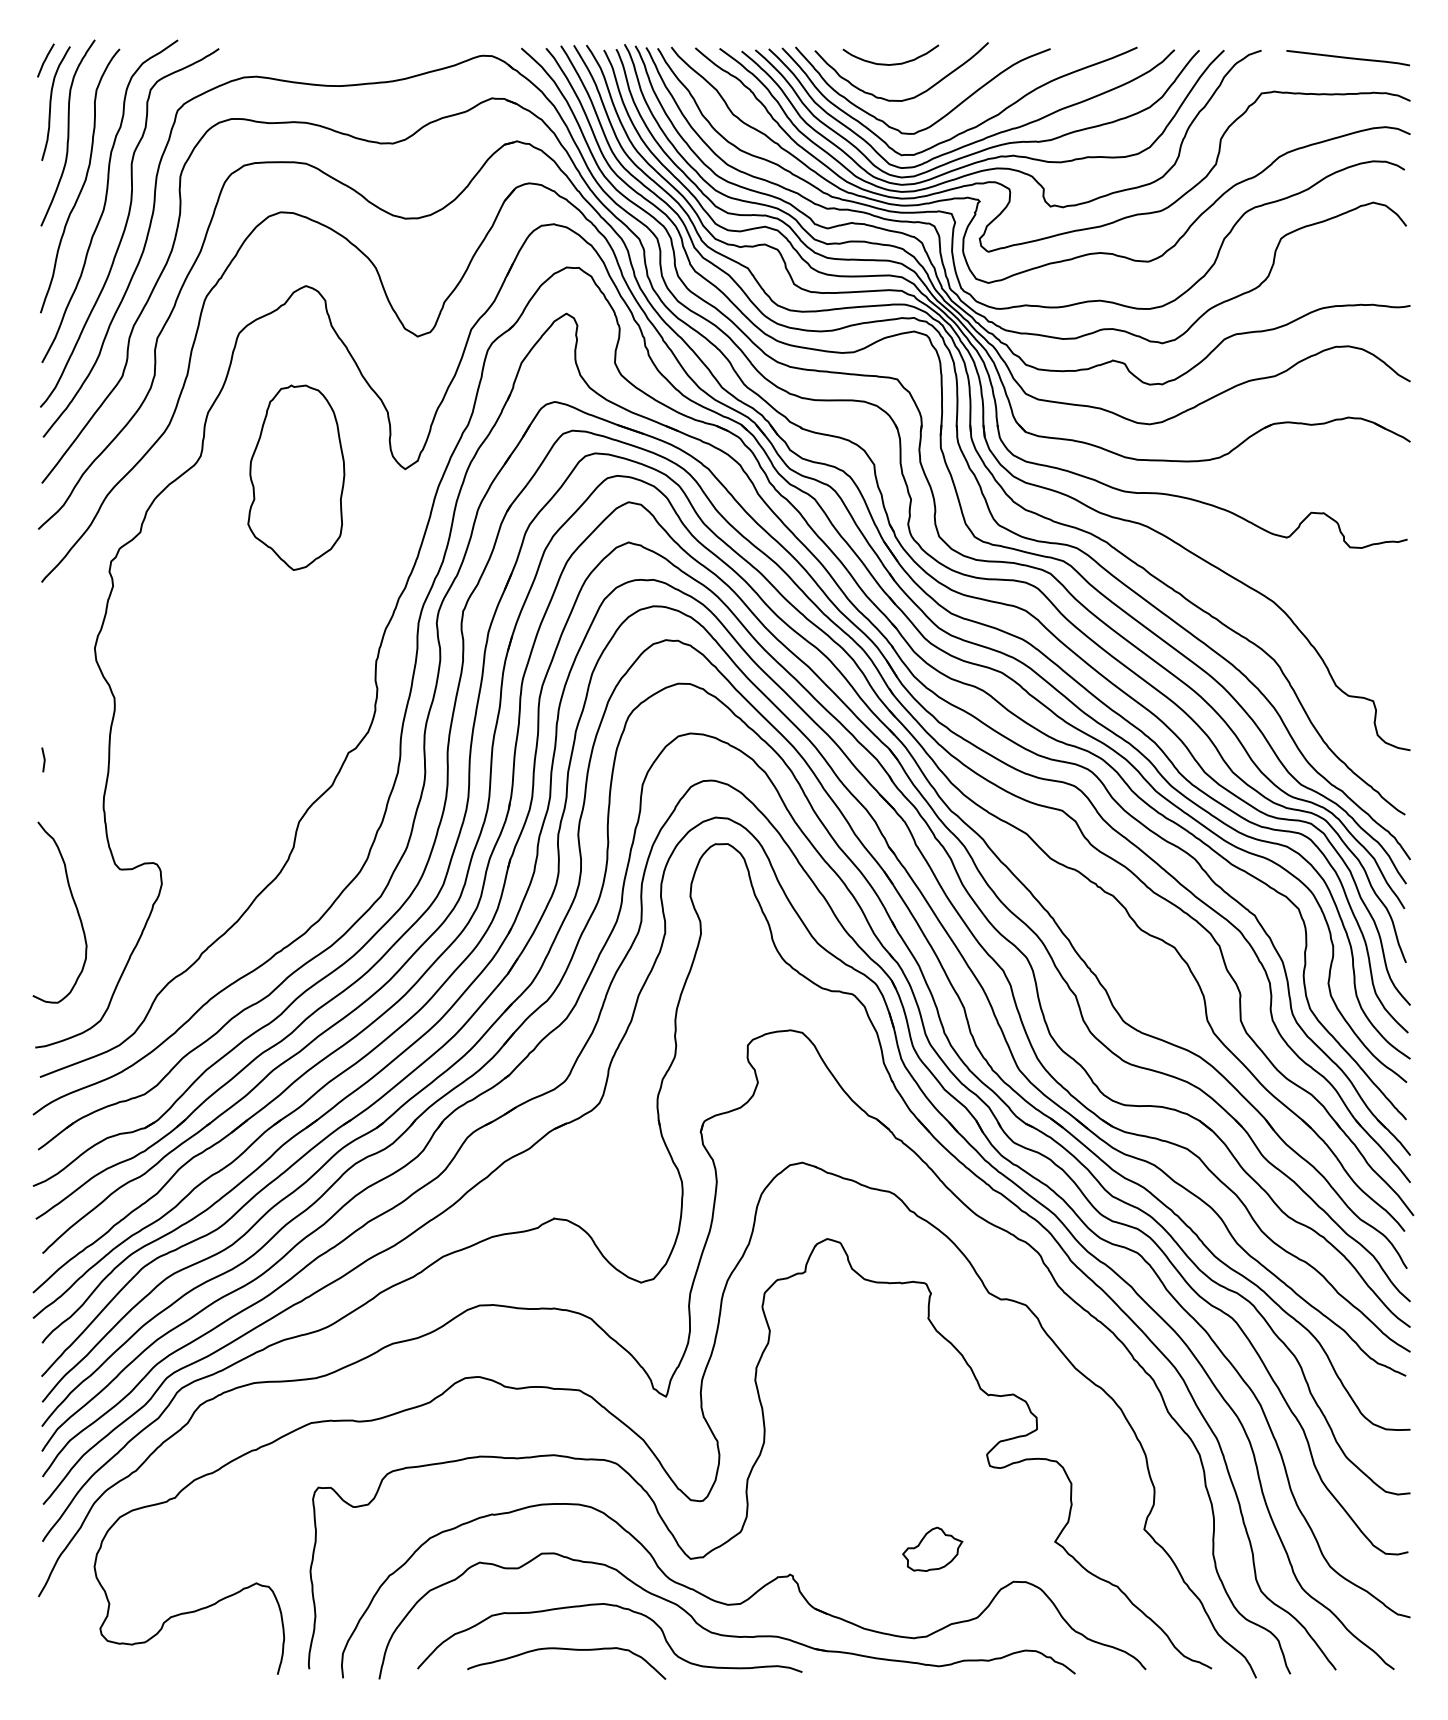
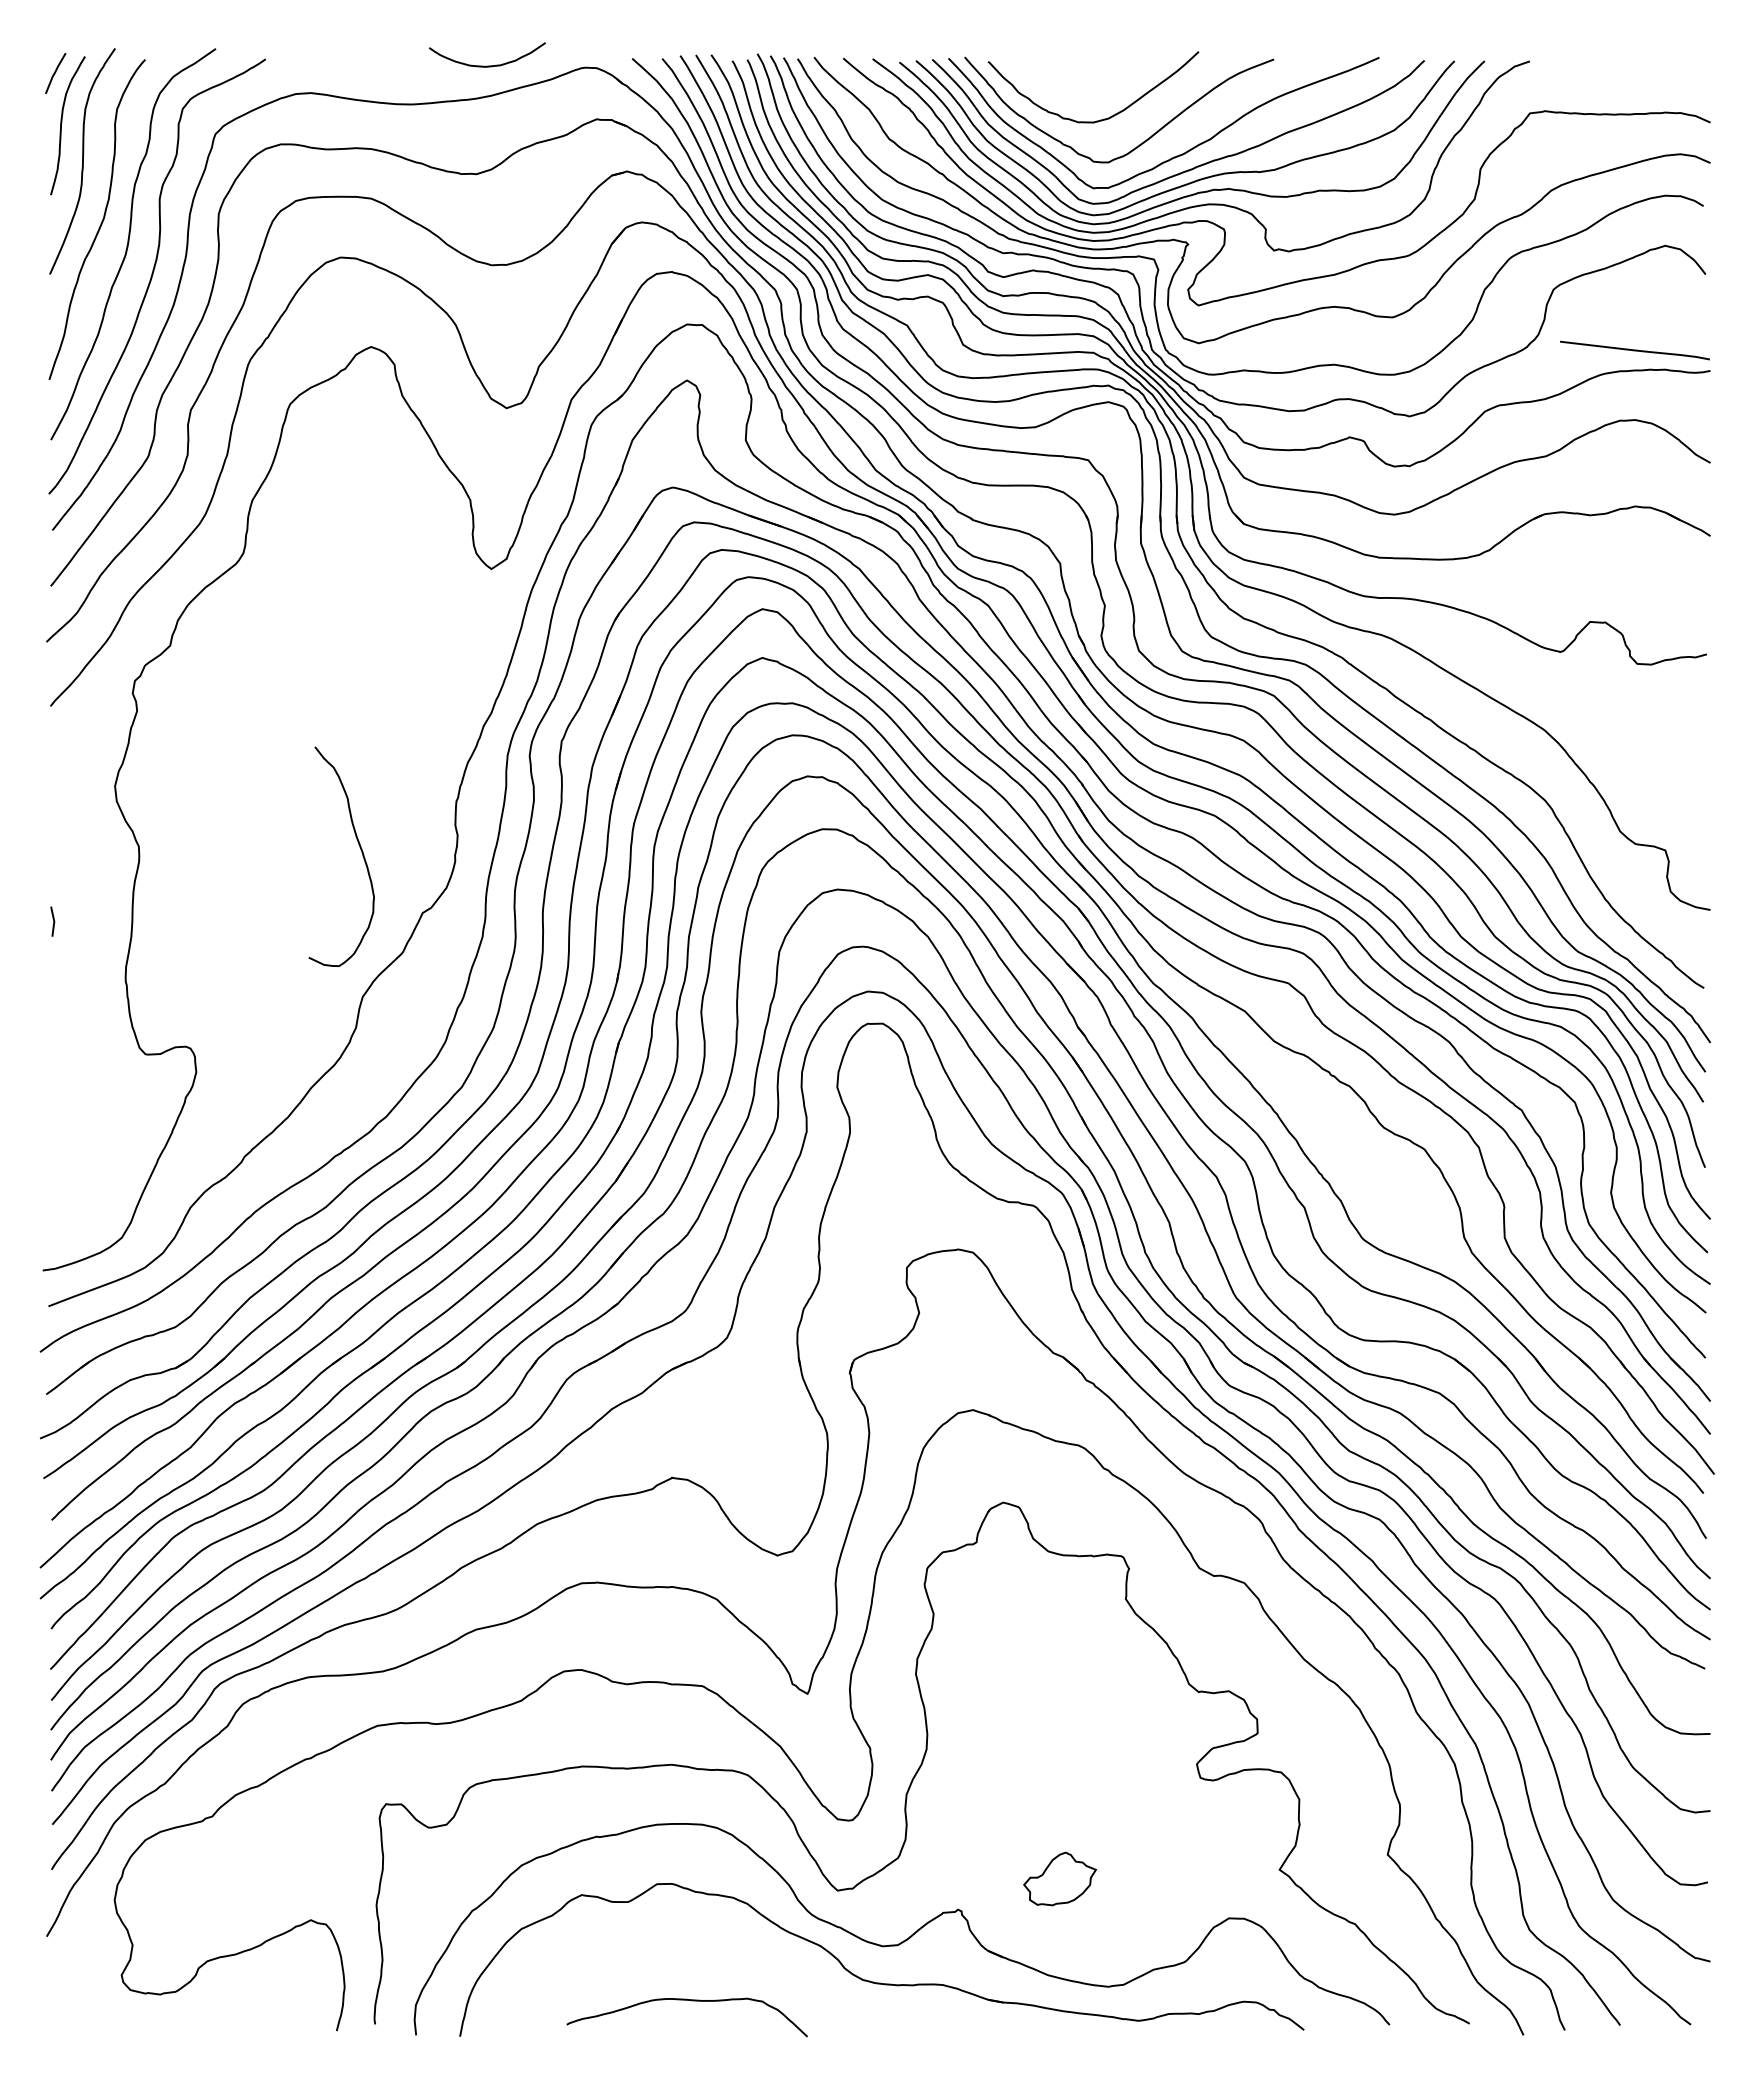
curve: (1347, 58) -> (1634, 350), moved
curve: (890, 63) -> (487, 65), moved
part: (296, 477) -> (359, 579), removed
curve: (75, 907) -> (360, 850), moved
part: (933, 1548) -> (1060, 1878), moved
curve: (620, 1608) -> (752, 1950), removed

